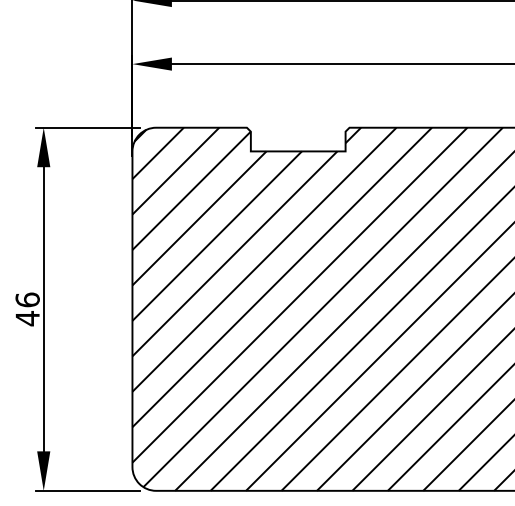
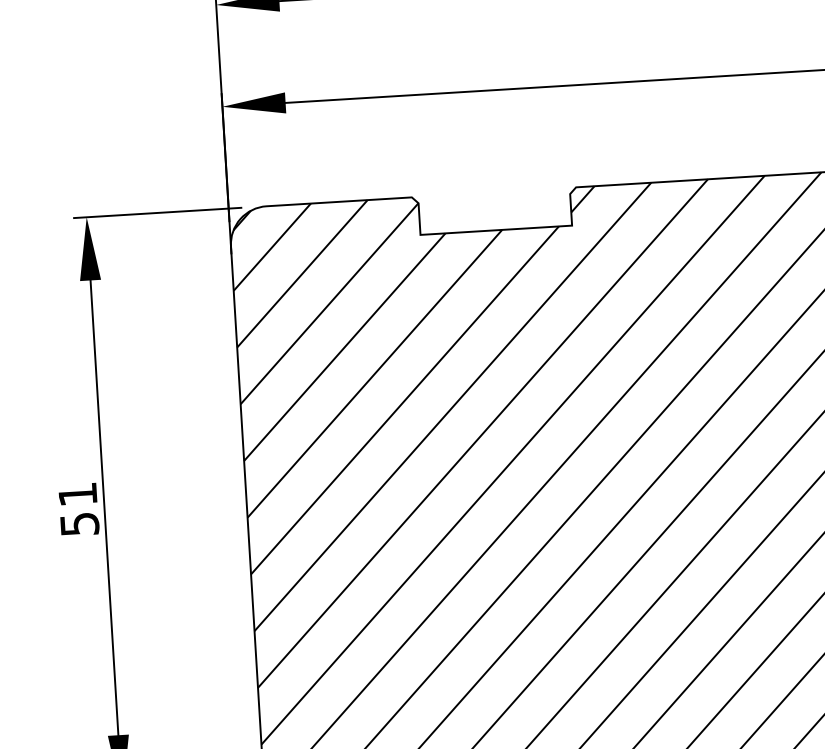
text: (27, 309) -> (78, 509), 46 -> 51

